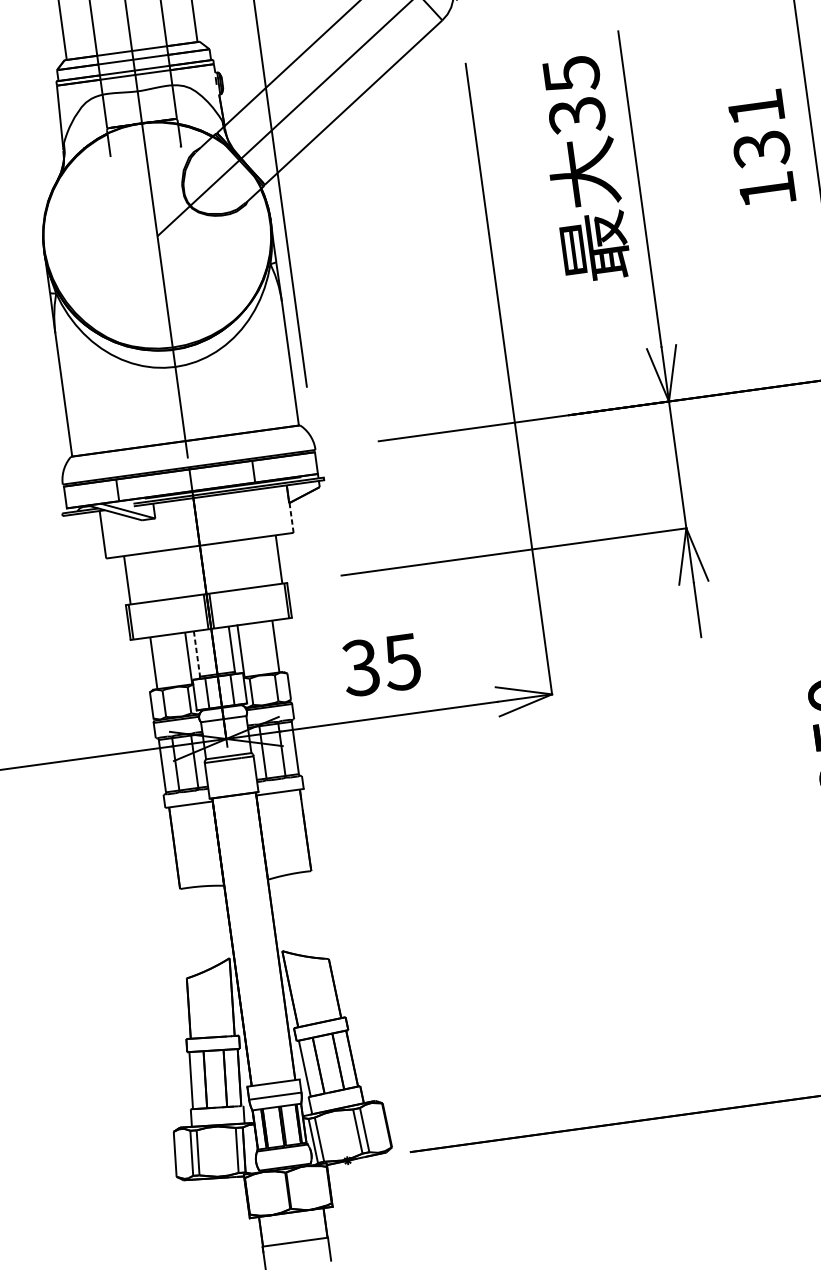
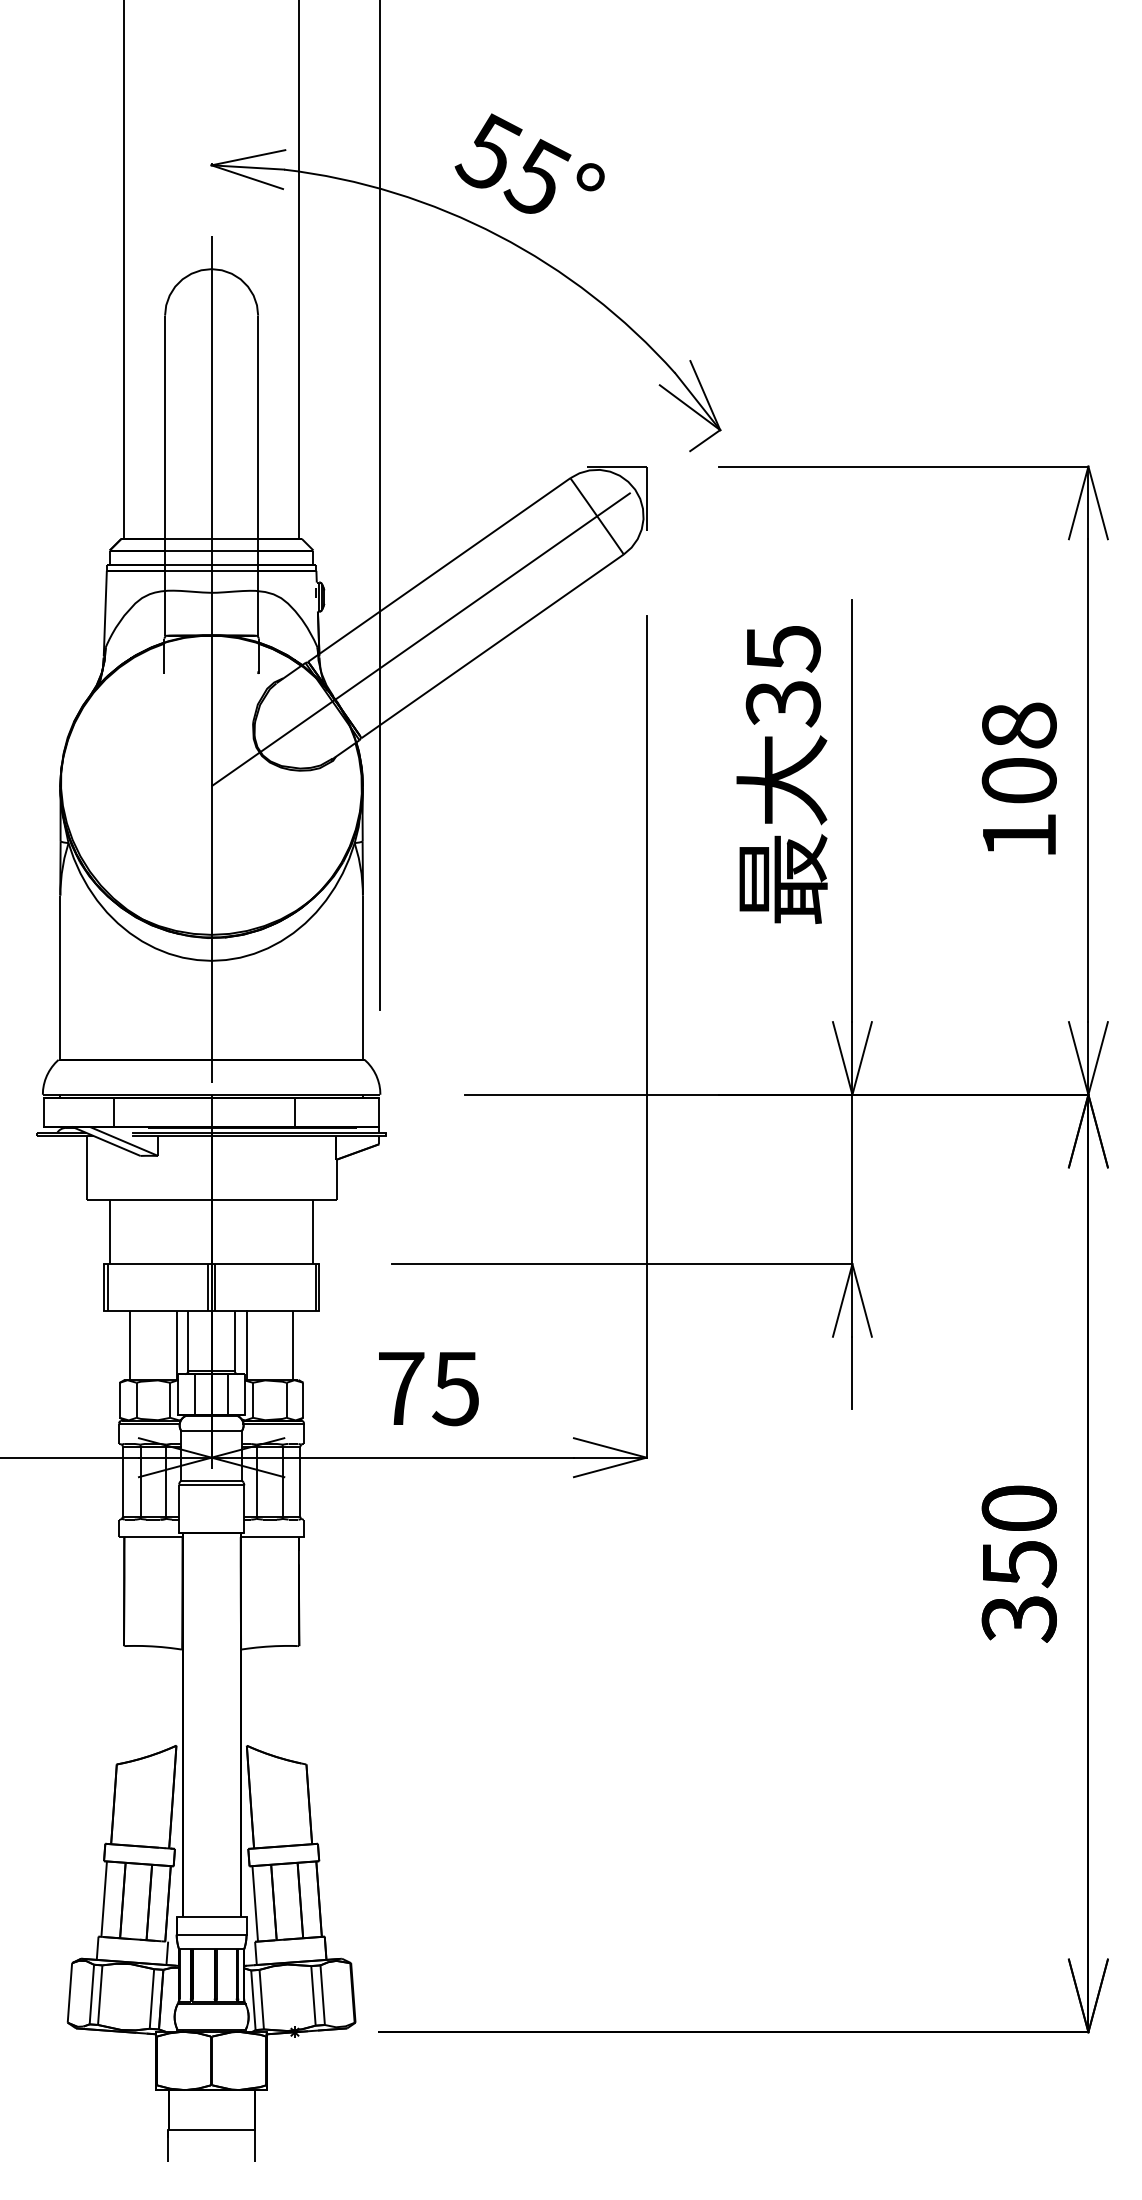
text: (758, 128) -> (1018, 753), 131 -> 108
line: (291, 517) -> (336, 1179), dashed -> solid
line: (197, 654) -> (188, 1341), dashed -> solid
text: (360, 667) -> (400, 1388), 35 -> 75

